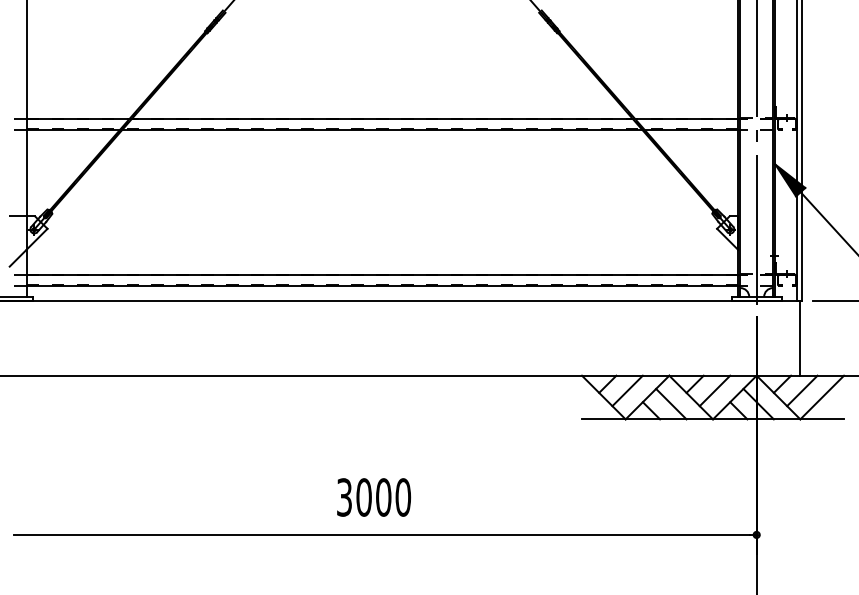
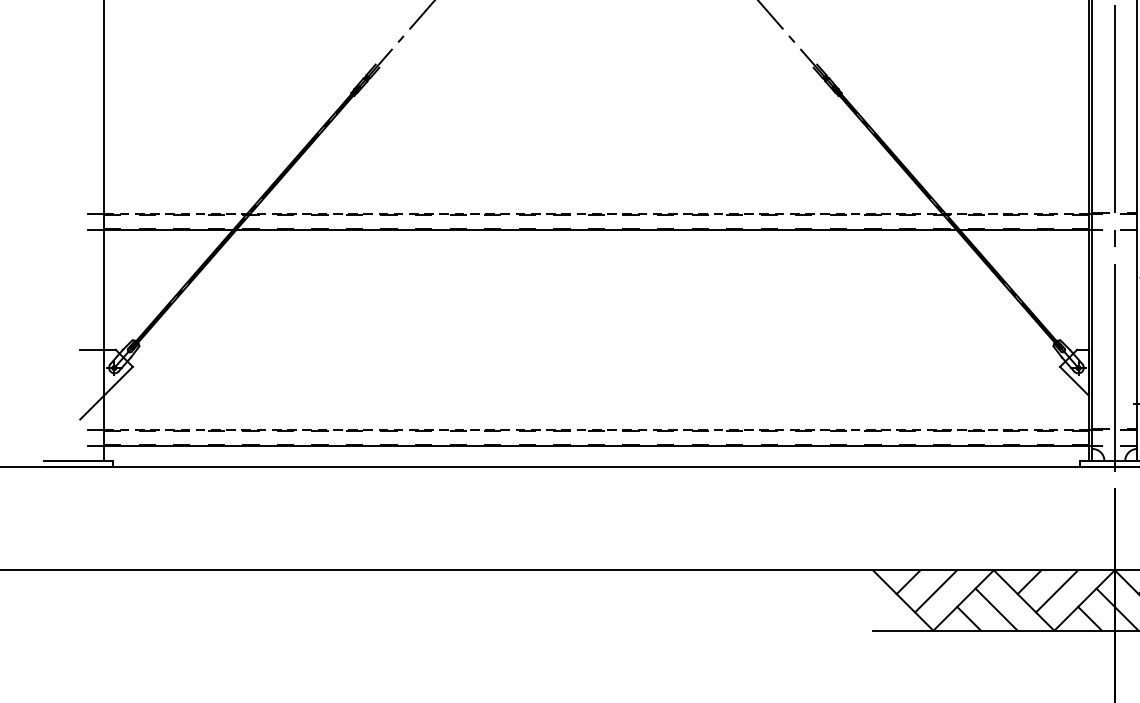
line: (382, 118) -> (596, 214), solid -> dashed
line: (382, 274) -> (596, 430), solid -> dashed

